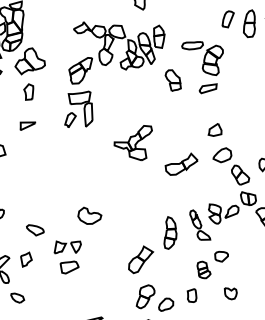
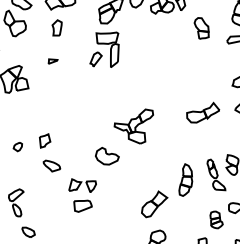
part: (27, 125) -> (52, 61), size x0.6
part: (132, 143) -> (132, 126), moved
part: (26, 259) -> (45, 140), moved

